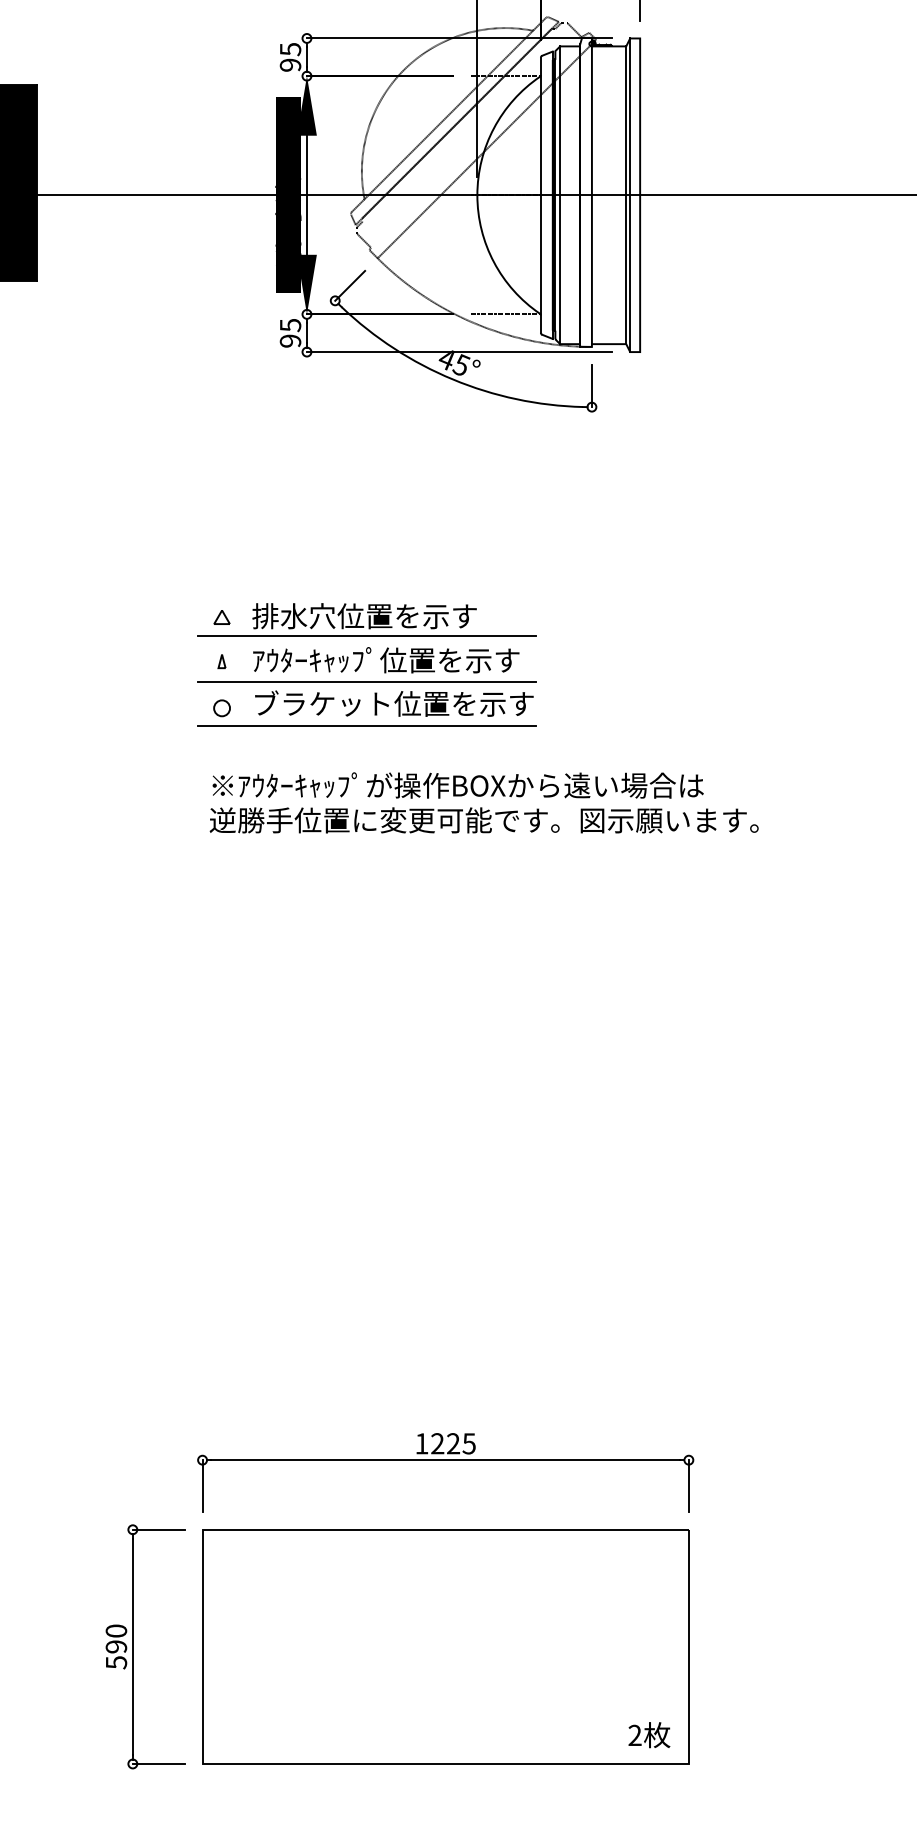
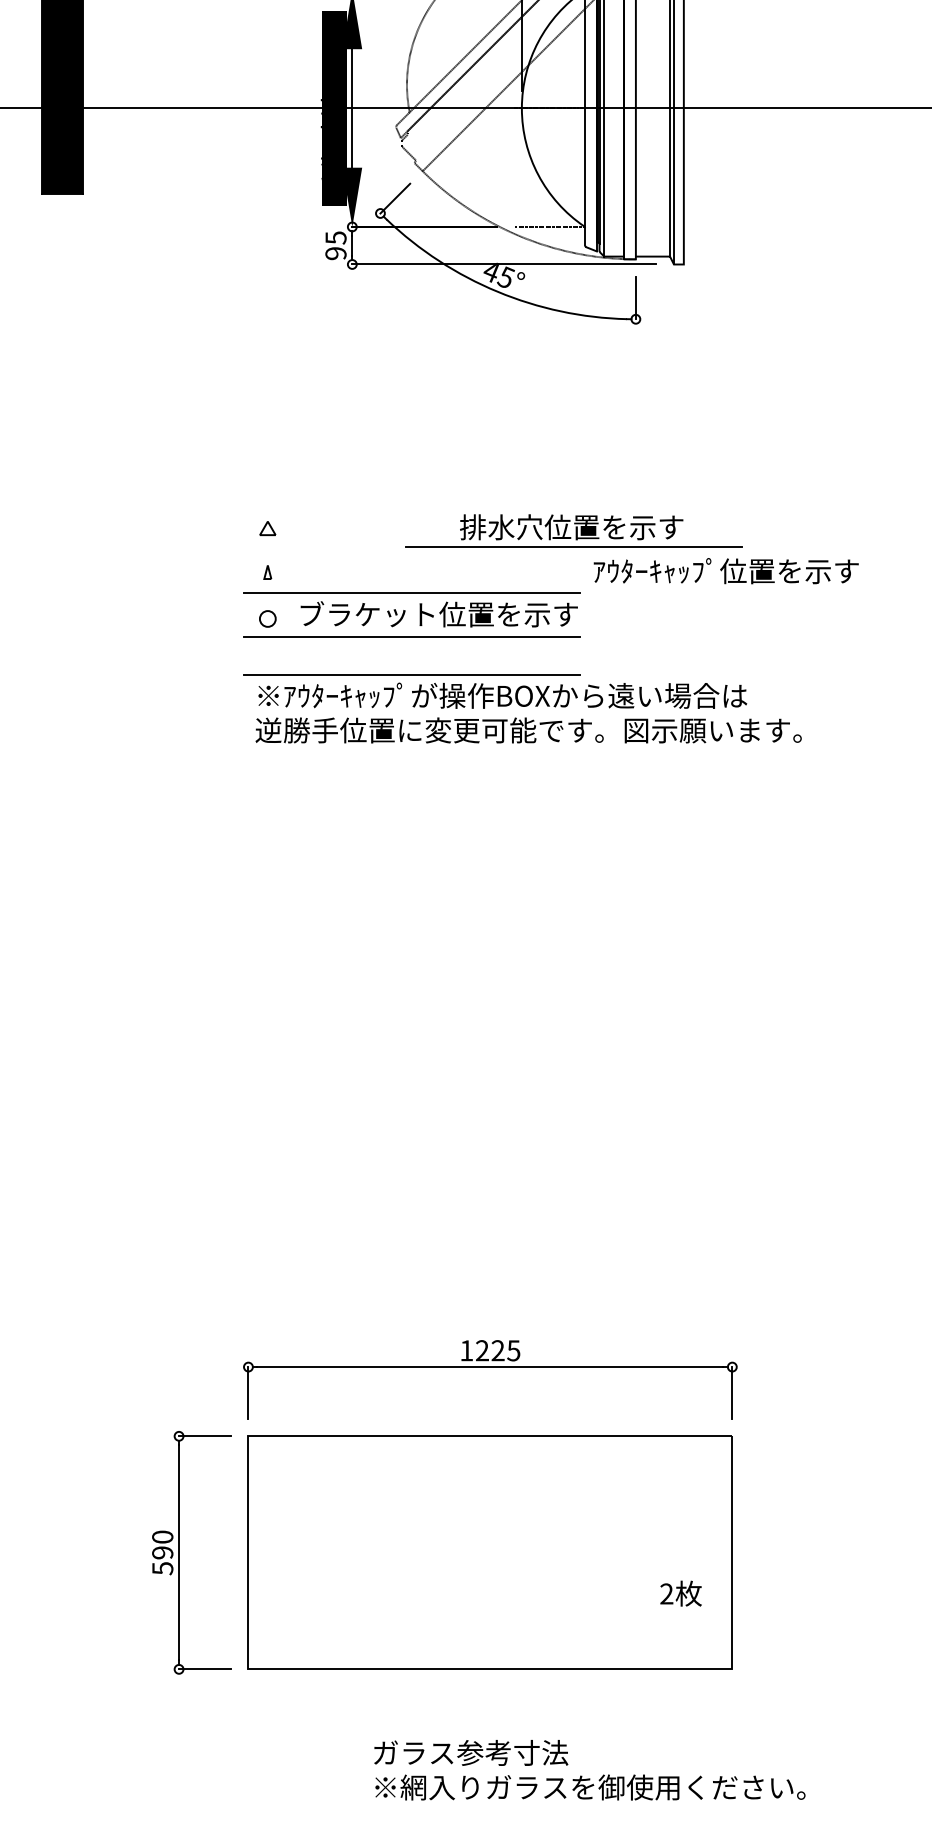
part: (366, 619) -> (573, 530), moved
text: (385, 660) -> (725, 571), moved
line: (366, 764) -> (411, 674), added
text: (648, 1734) -> (680, 1593), moved

